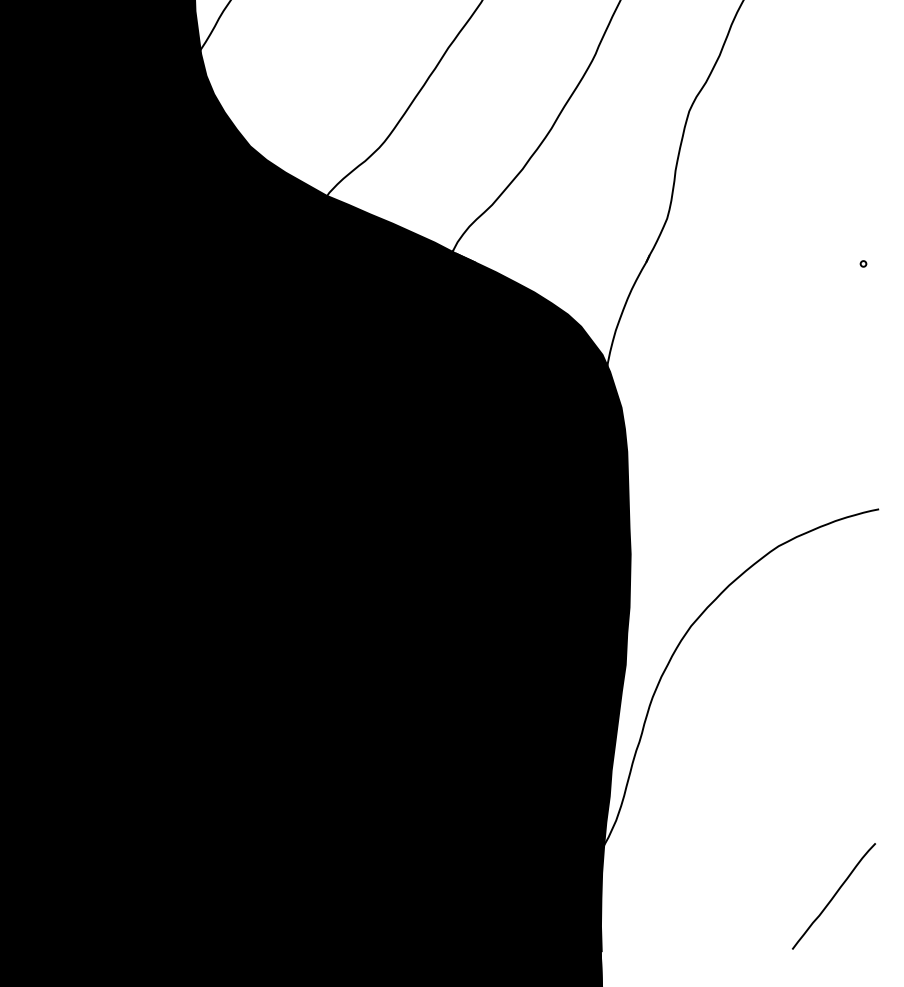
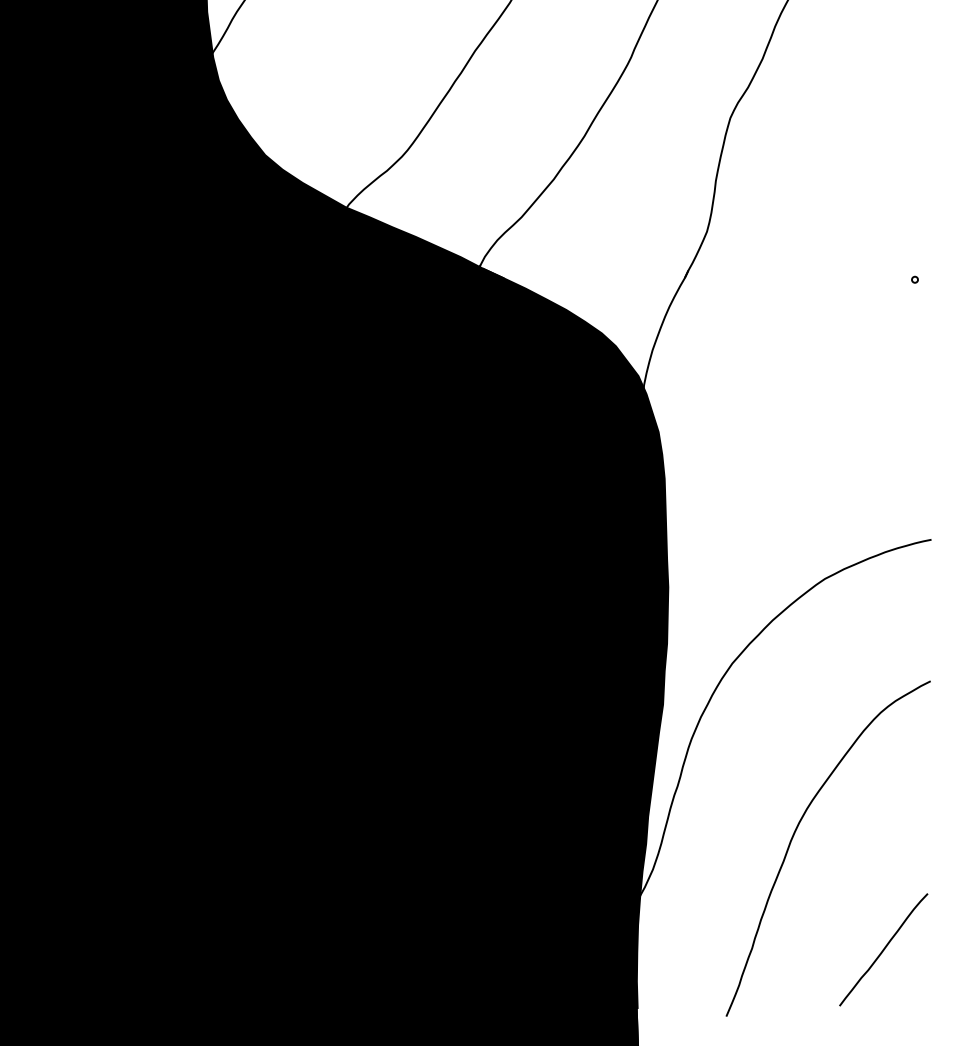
curve: (750, 787) -> (795, 834), added

